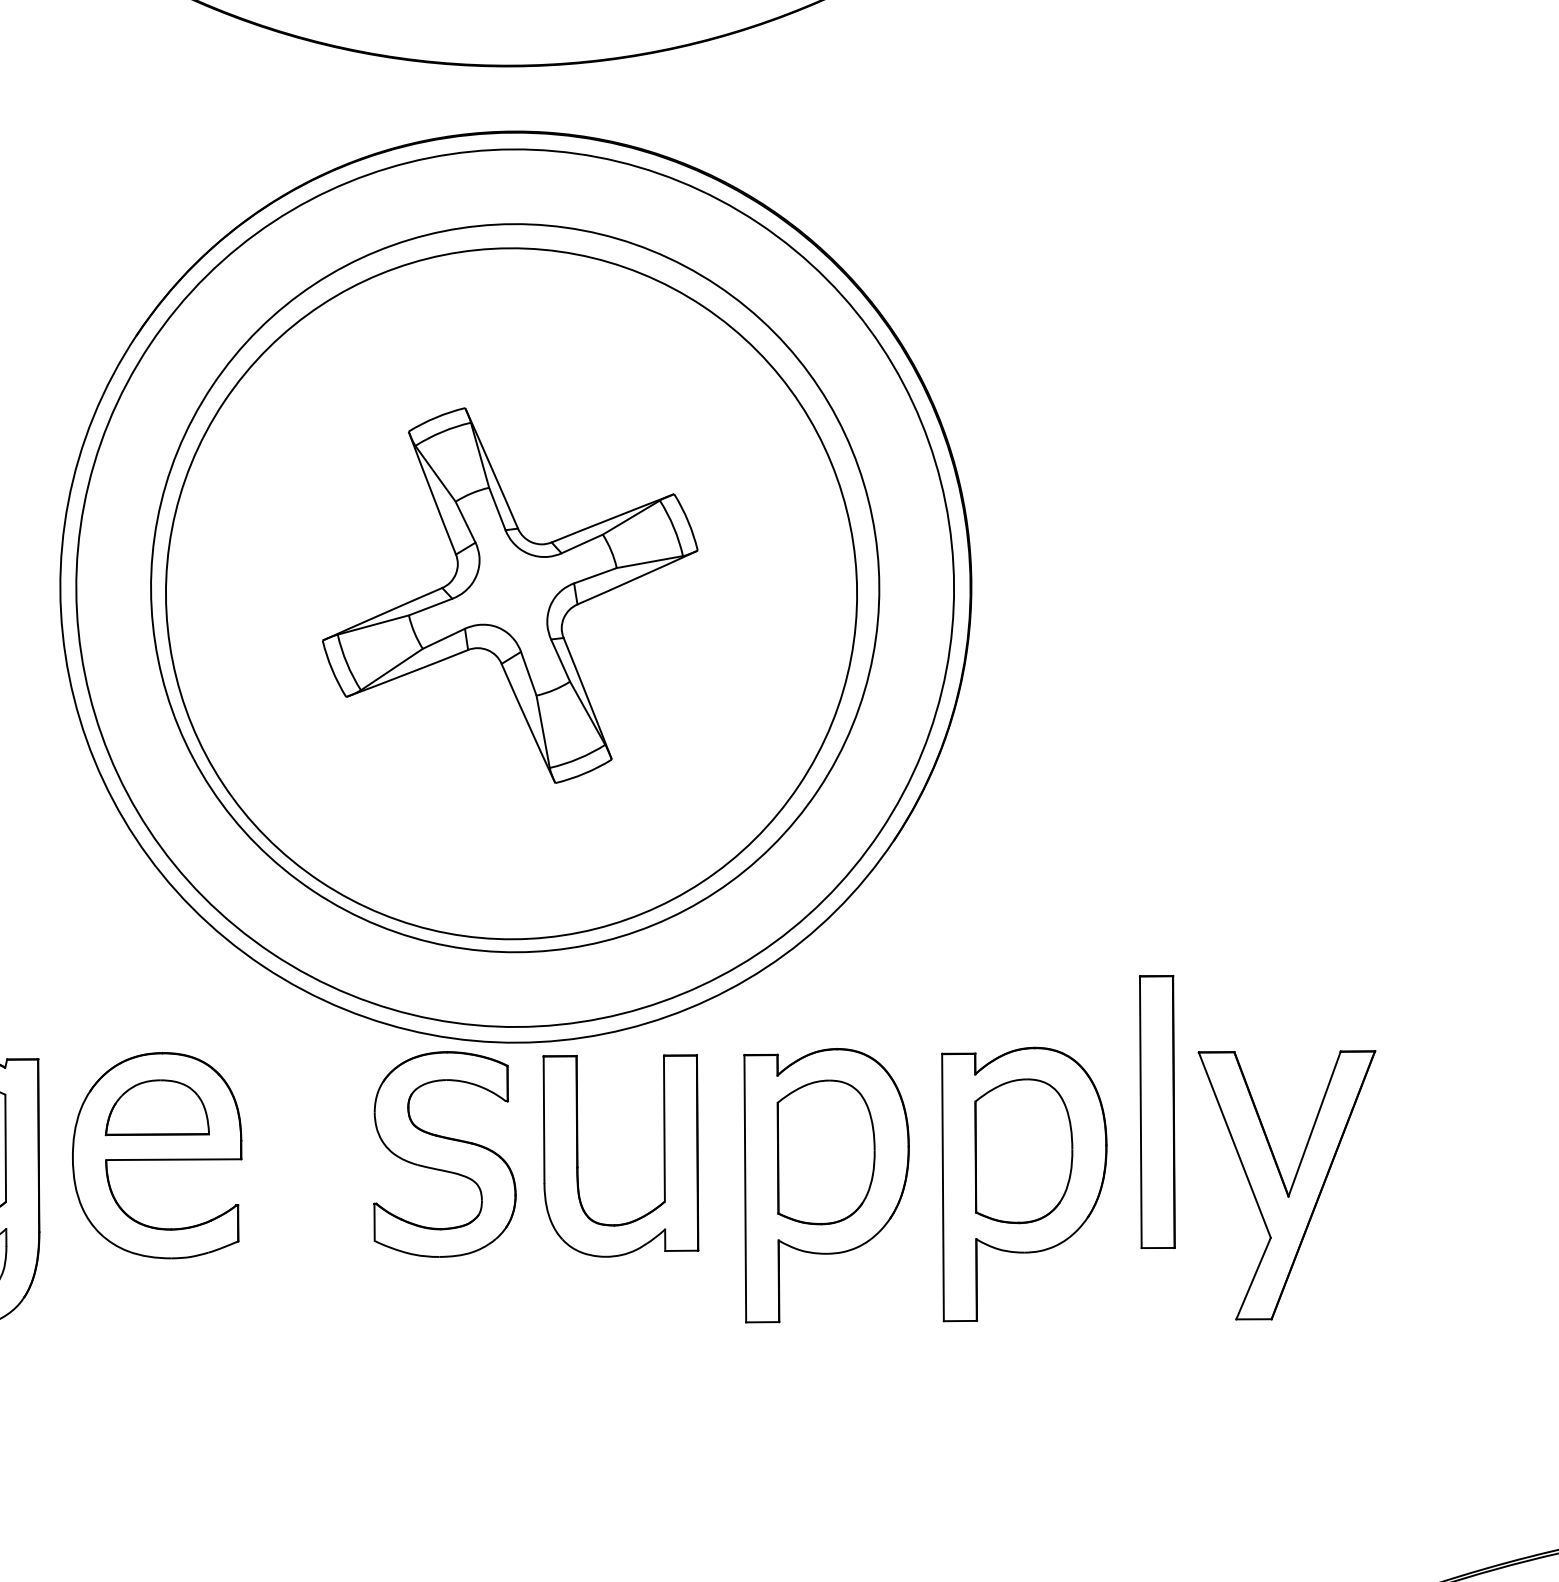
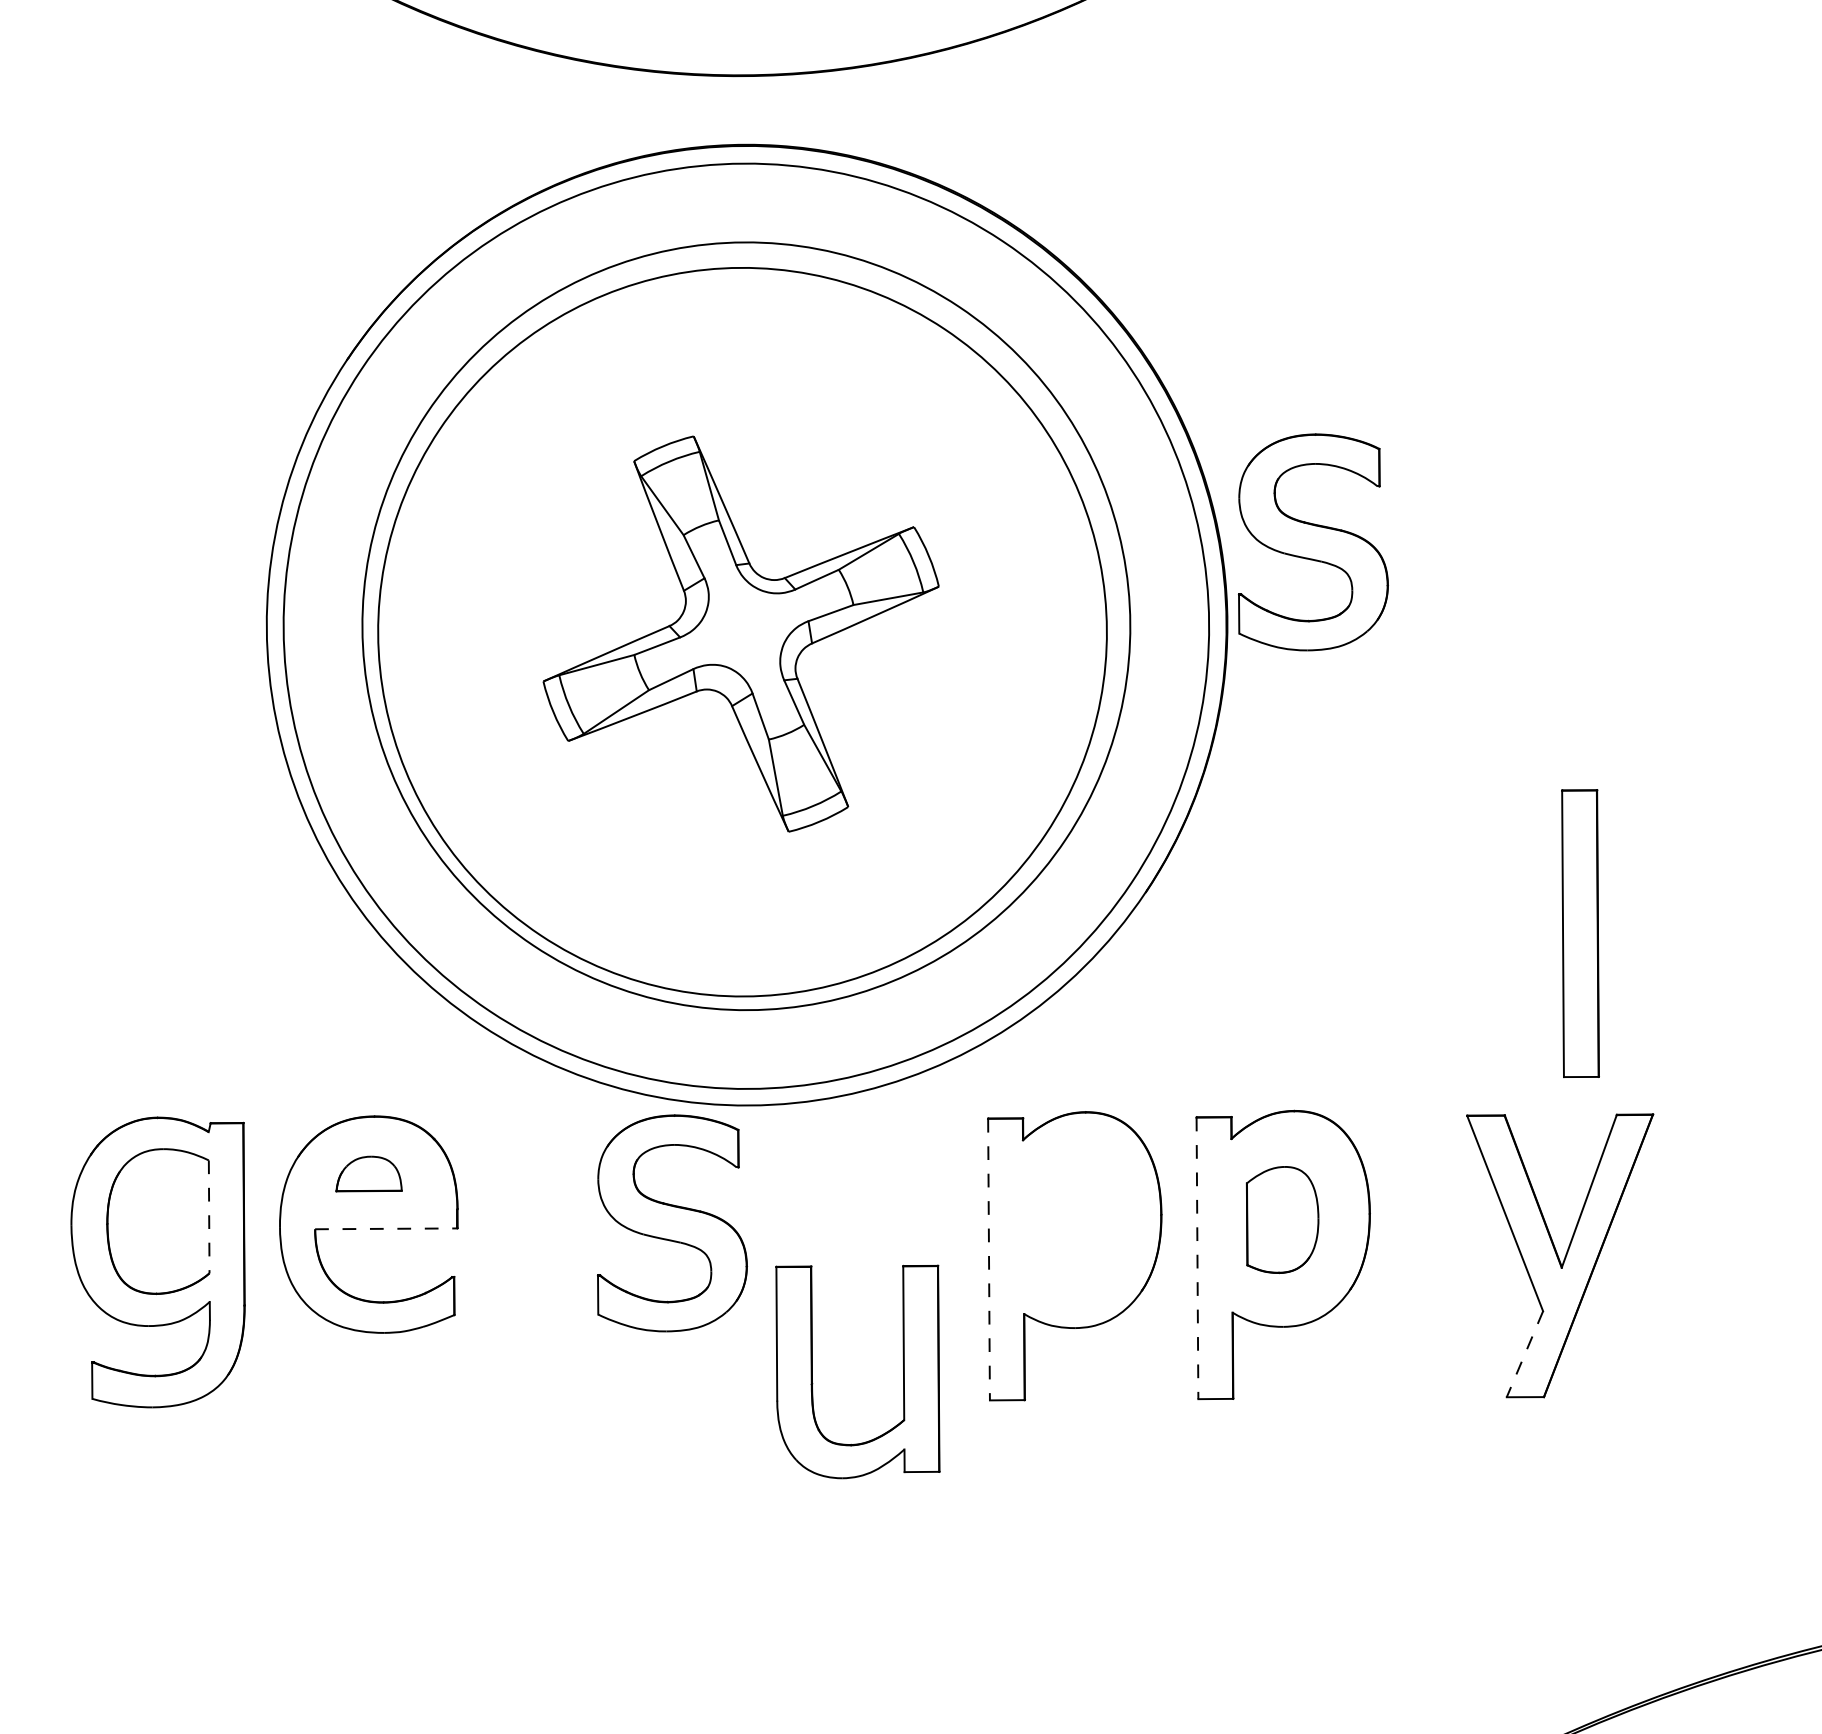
part: (1053, 508) -> (1313, 542), added
part: (156, 1107) -> (368, 1173), size x0.6
part: (1157, 1111) -> (1580, 933), moved
line: (6, 1148) -> (209, 1217), solid -> dashed
part: (1023, 1150) -> (1282, 1219), size x0.7
part: (826, 1151) -> (1074, 1220), removed
part: (577, 1155) -> (812, 1371), moved
line: (173, 1159) -> (386, 1228), solid -> dashed
line: (943, 1187) -> (1197, 1258), solid -> dashed
line: (745, 1188) -> (989, 1259), solid -> dashed
line: (1253, 1278) -> (1524, 1354), solid -> dashed

